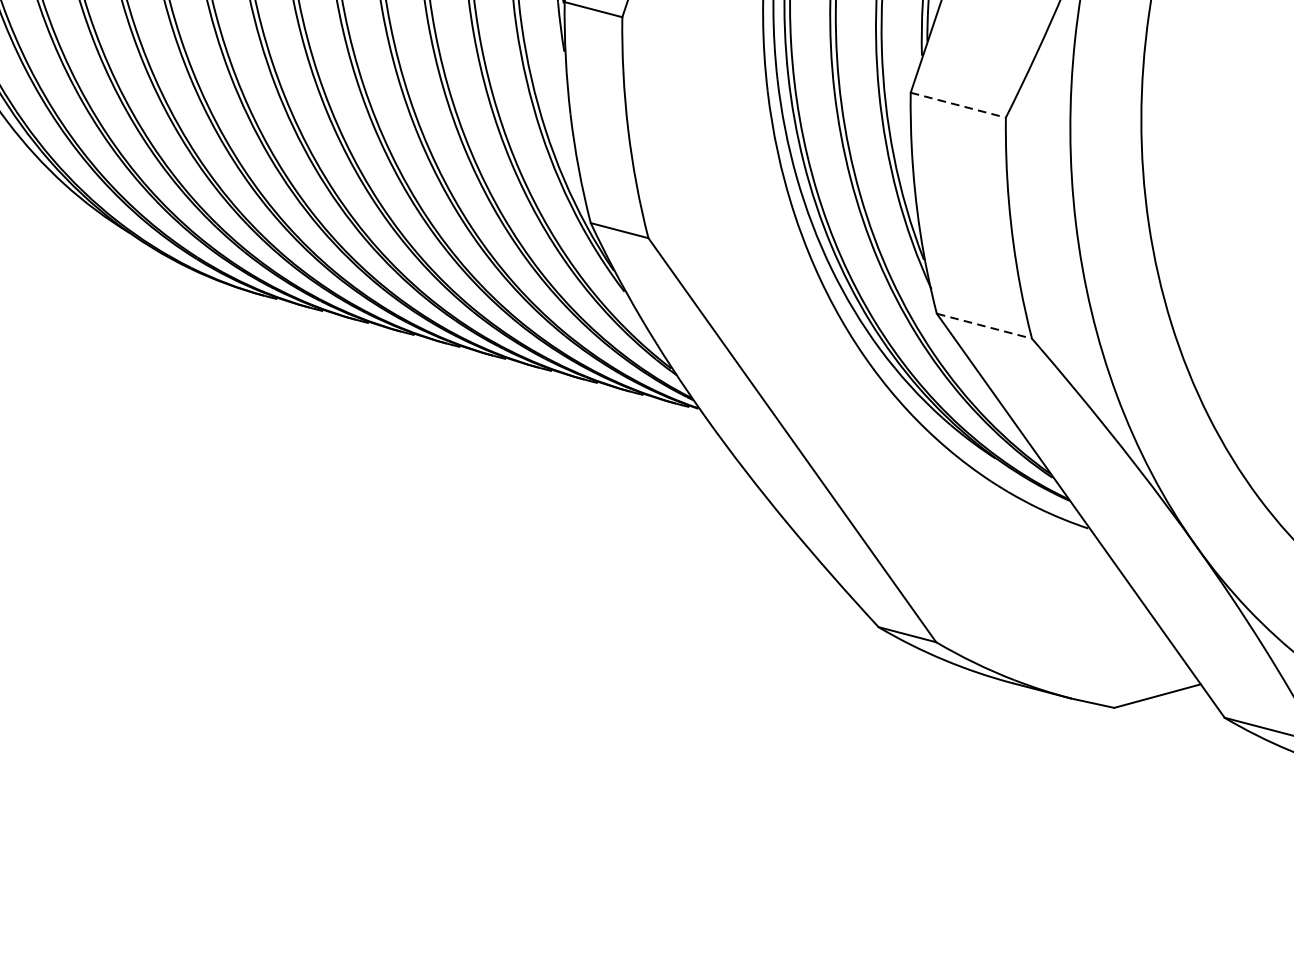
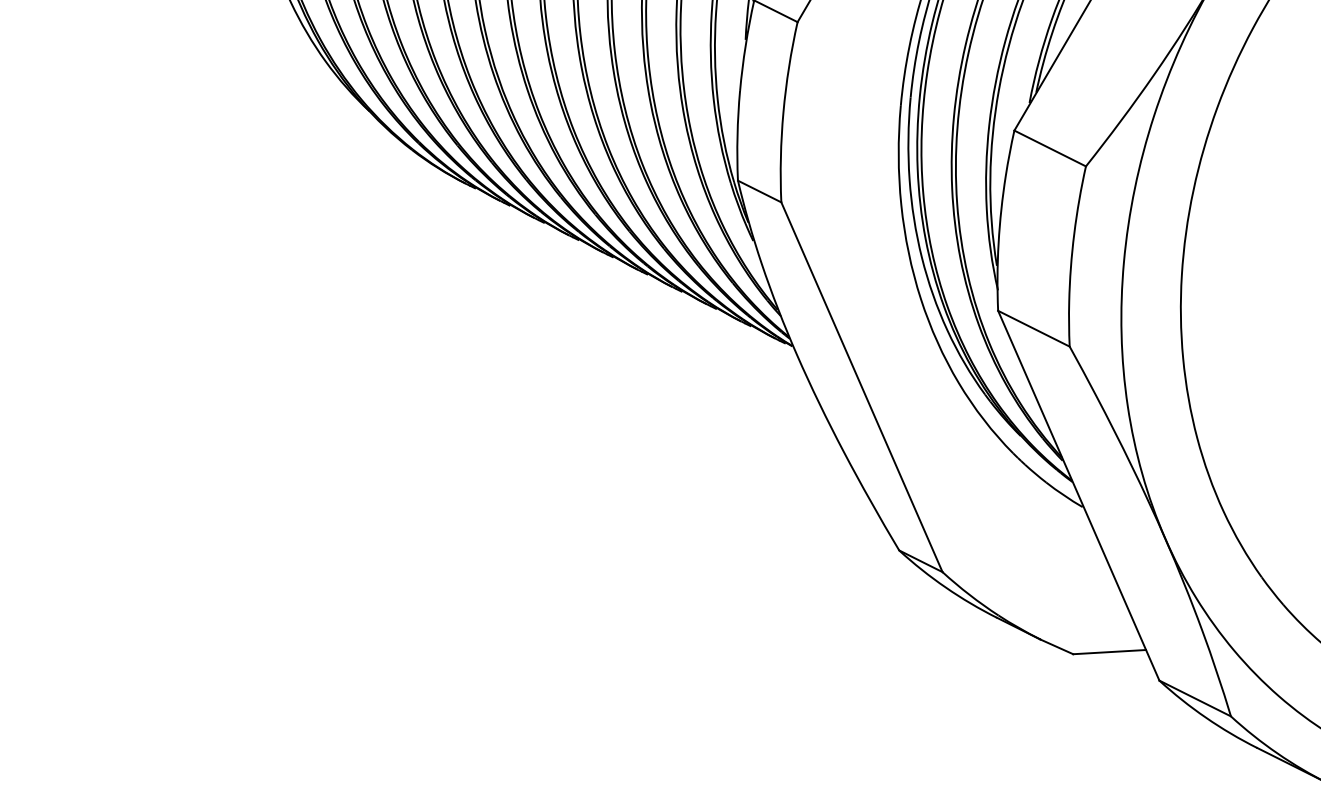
line: (958, 105) -> (1050, 148), dashed -> solid
line: (985, 325) -> (1034, 328), dashed -> solid

